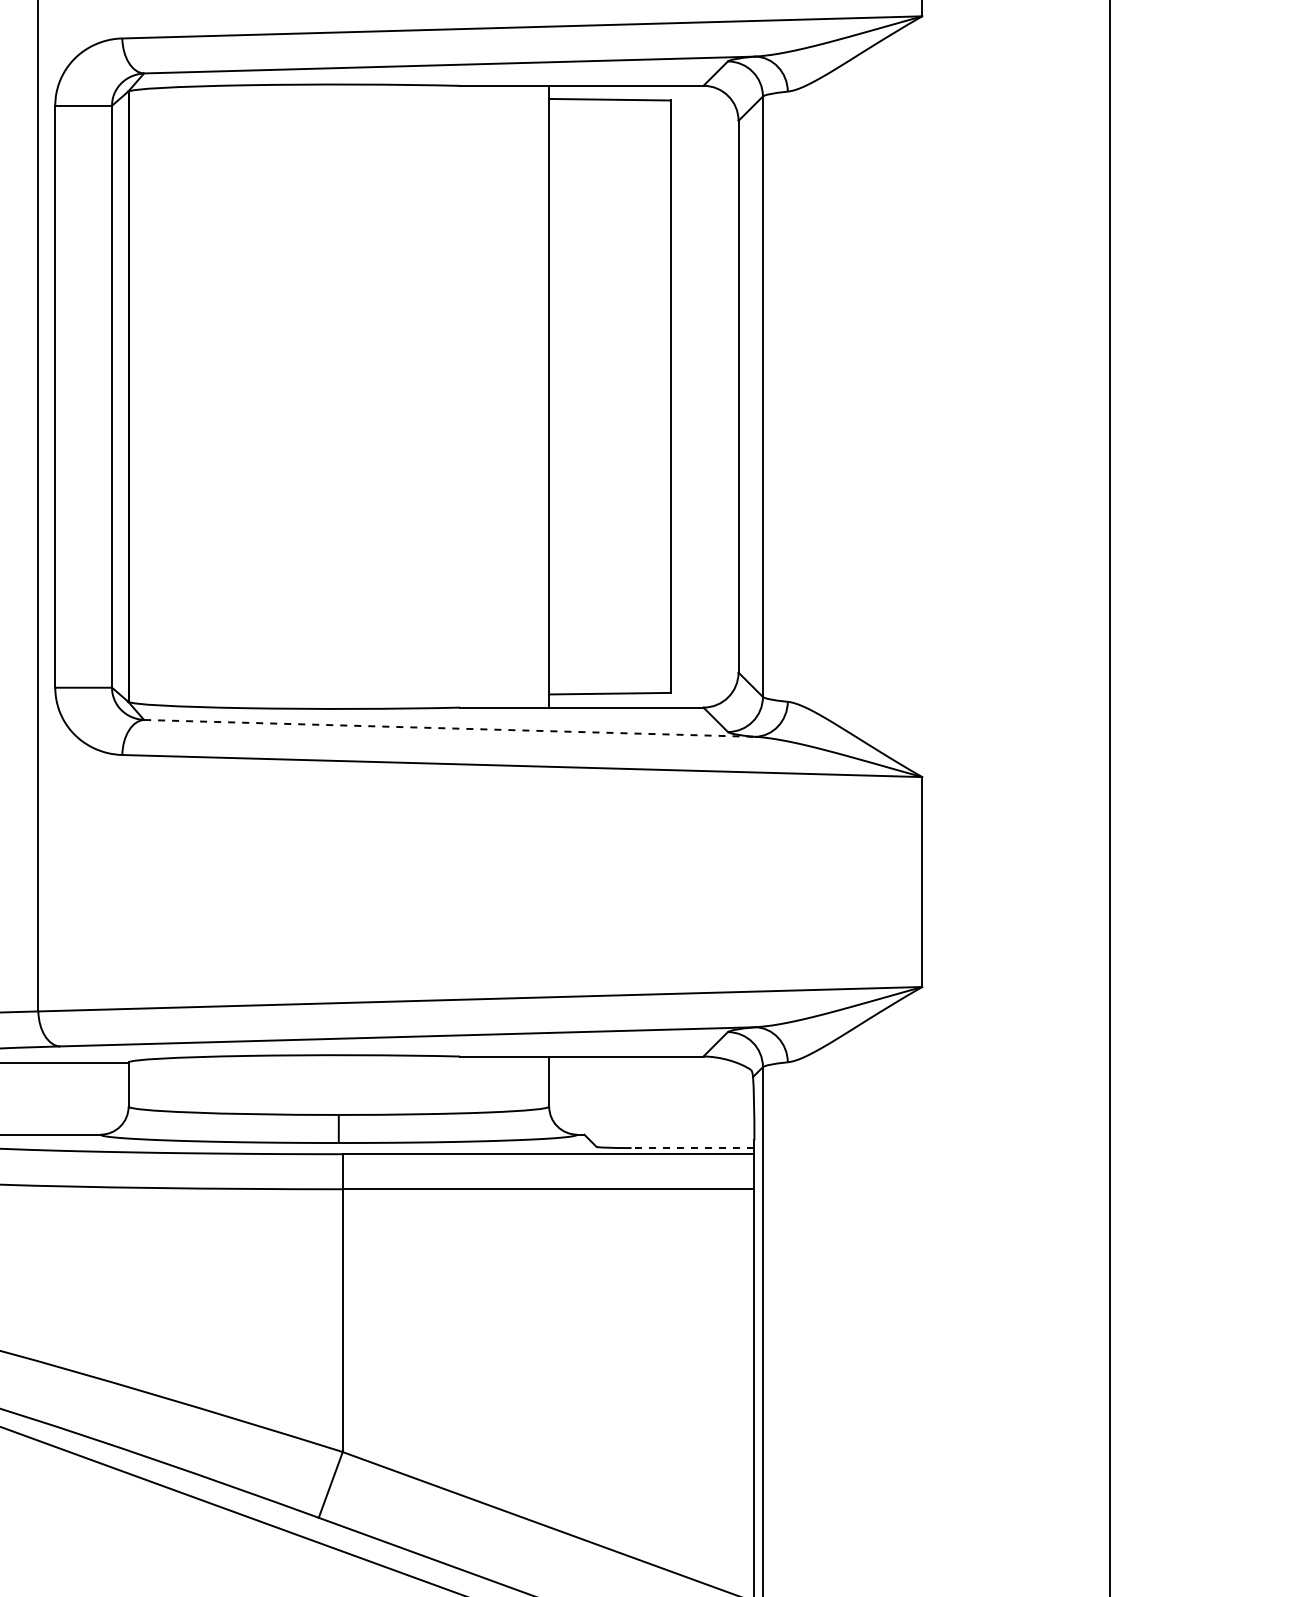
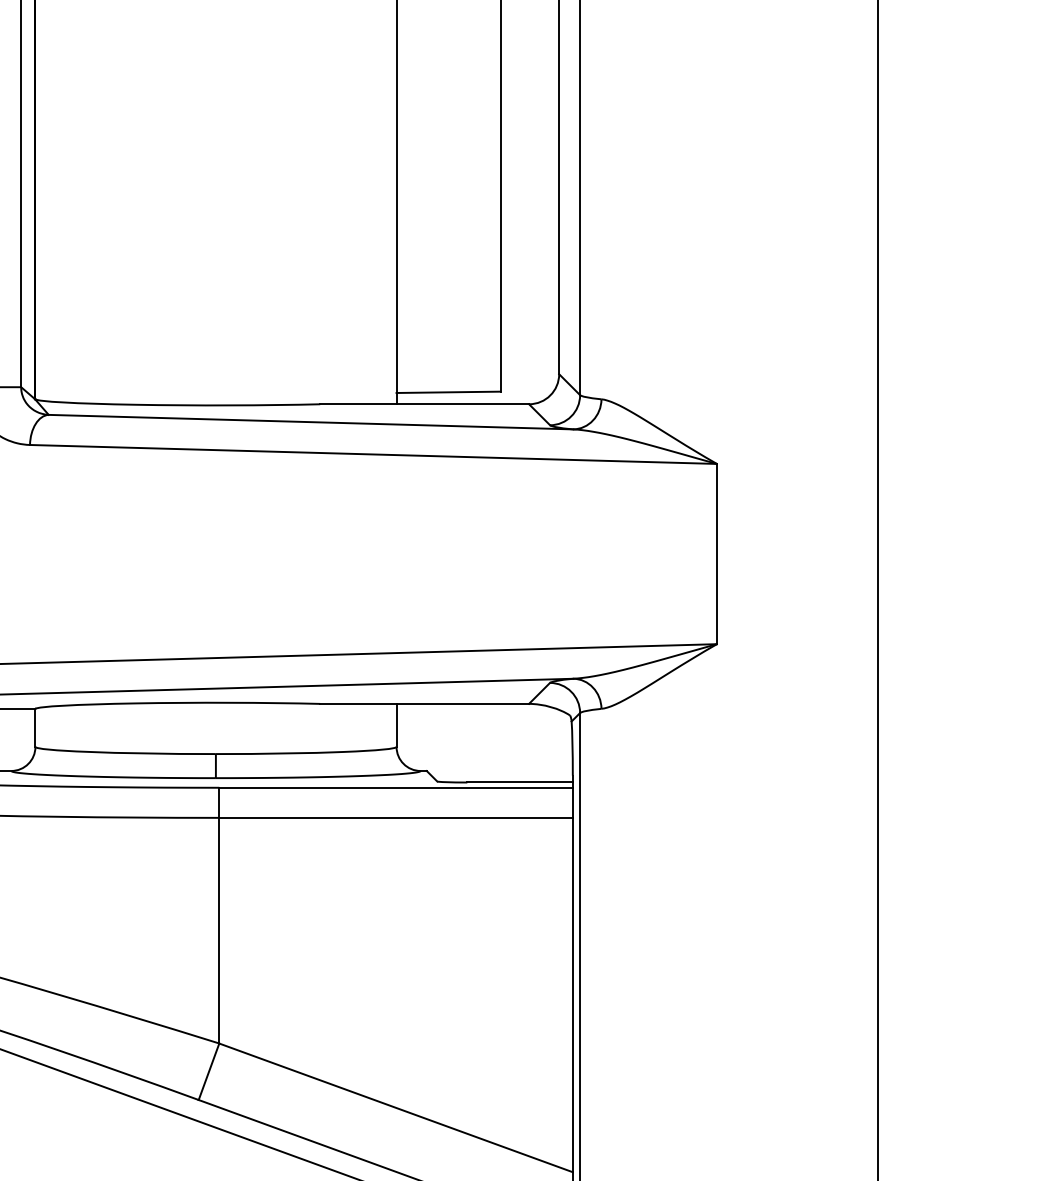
line: (449, 728) -> (310, 422), dashed -> solid
line: (692, 1148) -> (519, 782), dashed -> solid

